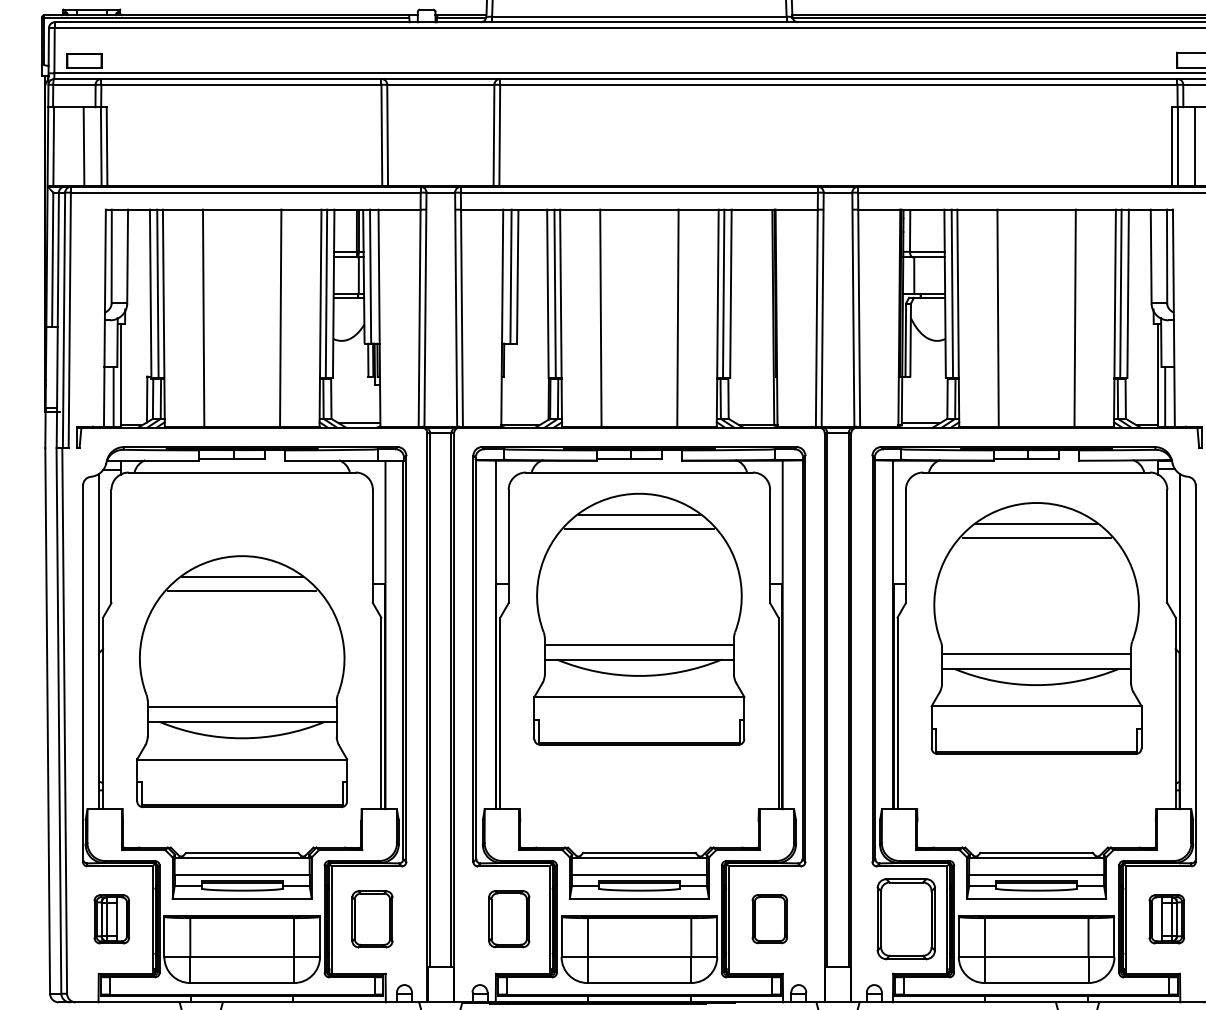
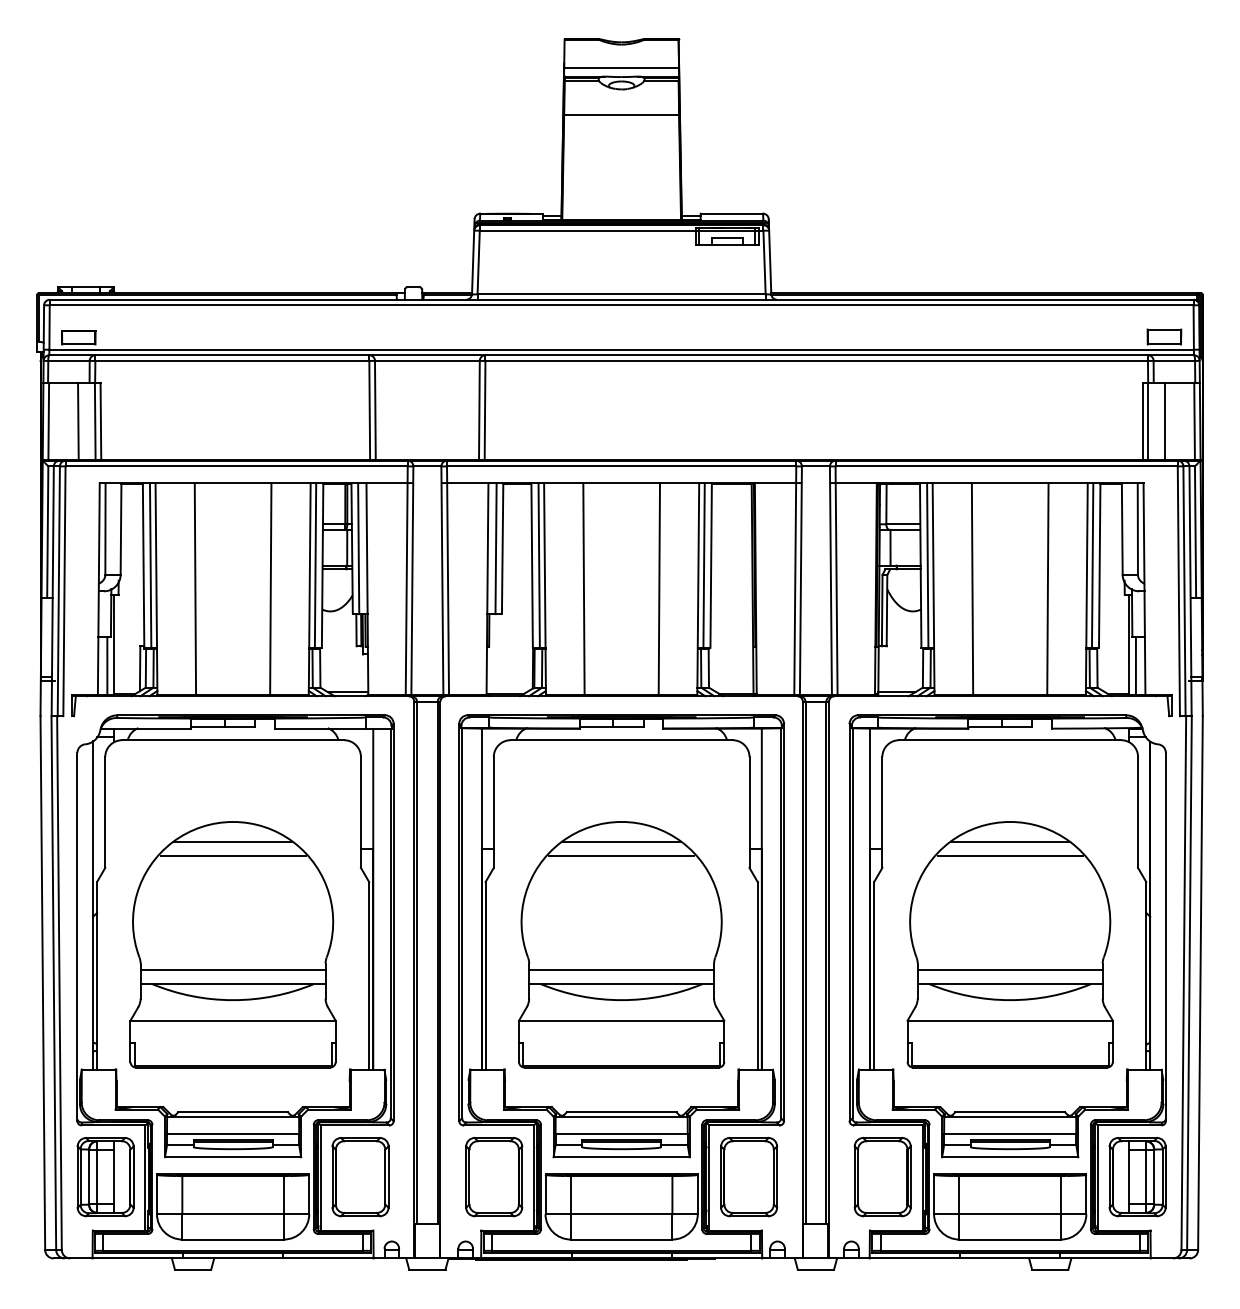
part: (639, 619) -> (621, 944), moved
part: (1035, 628) -> (1009, 944), moved
part: (509, 918) -> (494, 1176), size x1.43
part: (770, 918) -> (749, 1176), size x1.67
part: (111, 919) -> (105, 1177), size x1.67
part: (372, 919) -> (360, 1177), size x1.43
part: (1166, 919) -> (1137, 1177), size x1.67

